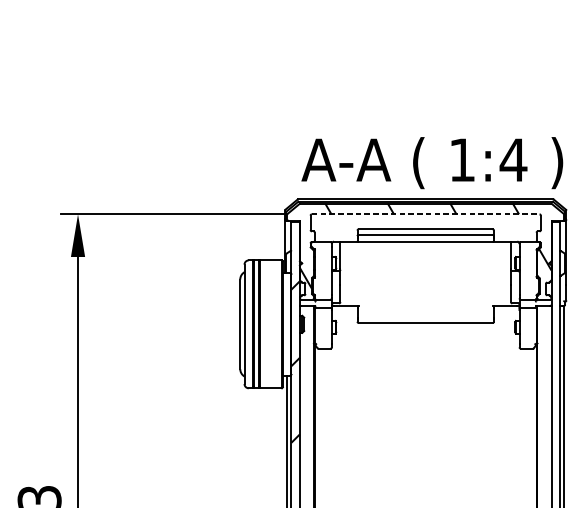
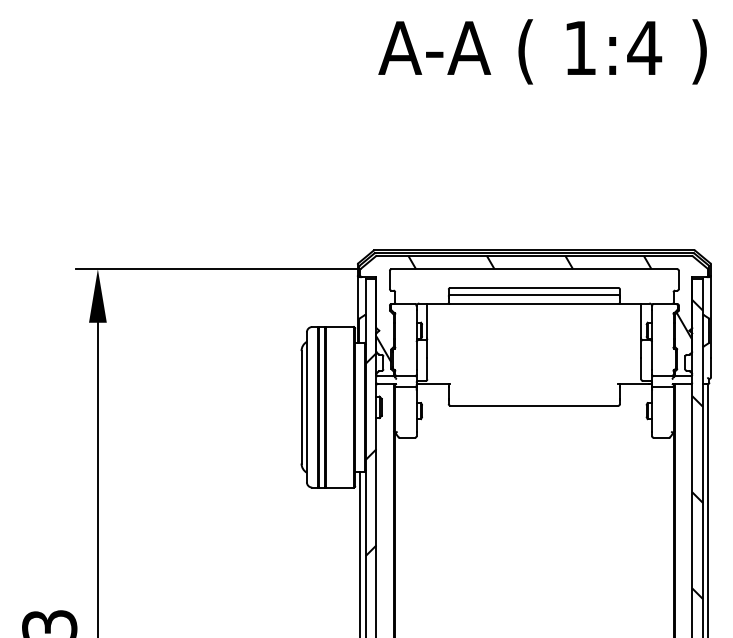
text: (432, 162) -> (542, 51), moved
line: (425, 214) -> (534, 269), dashed -> solid
hatch: (555, 357) -> (697, 449), added

